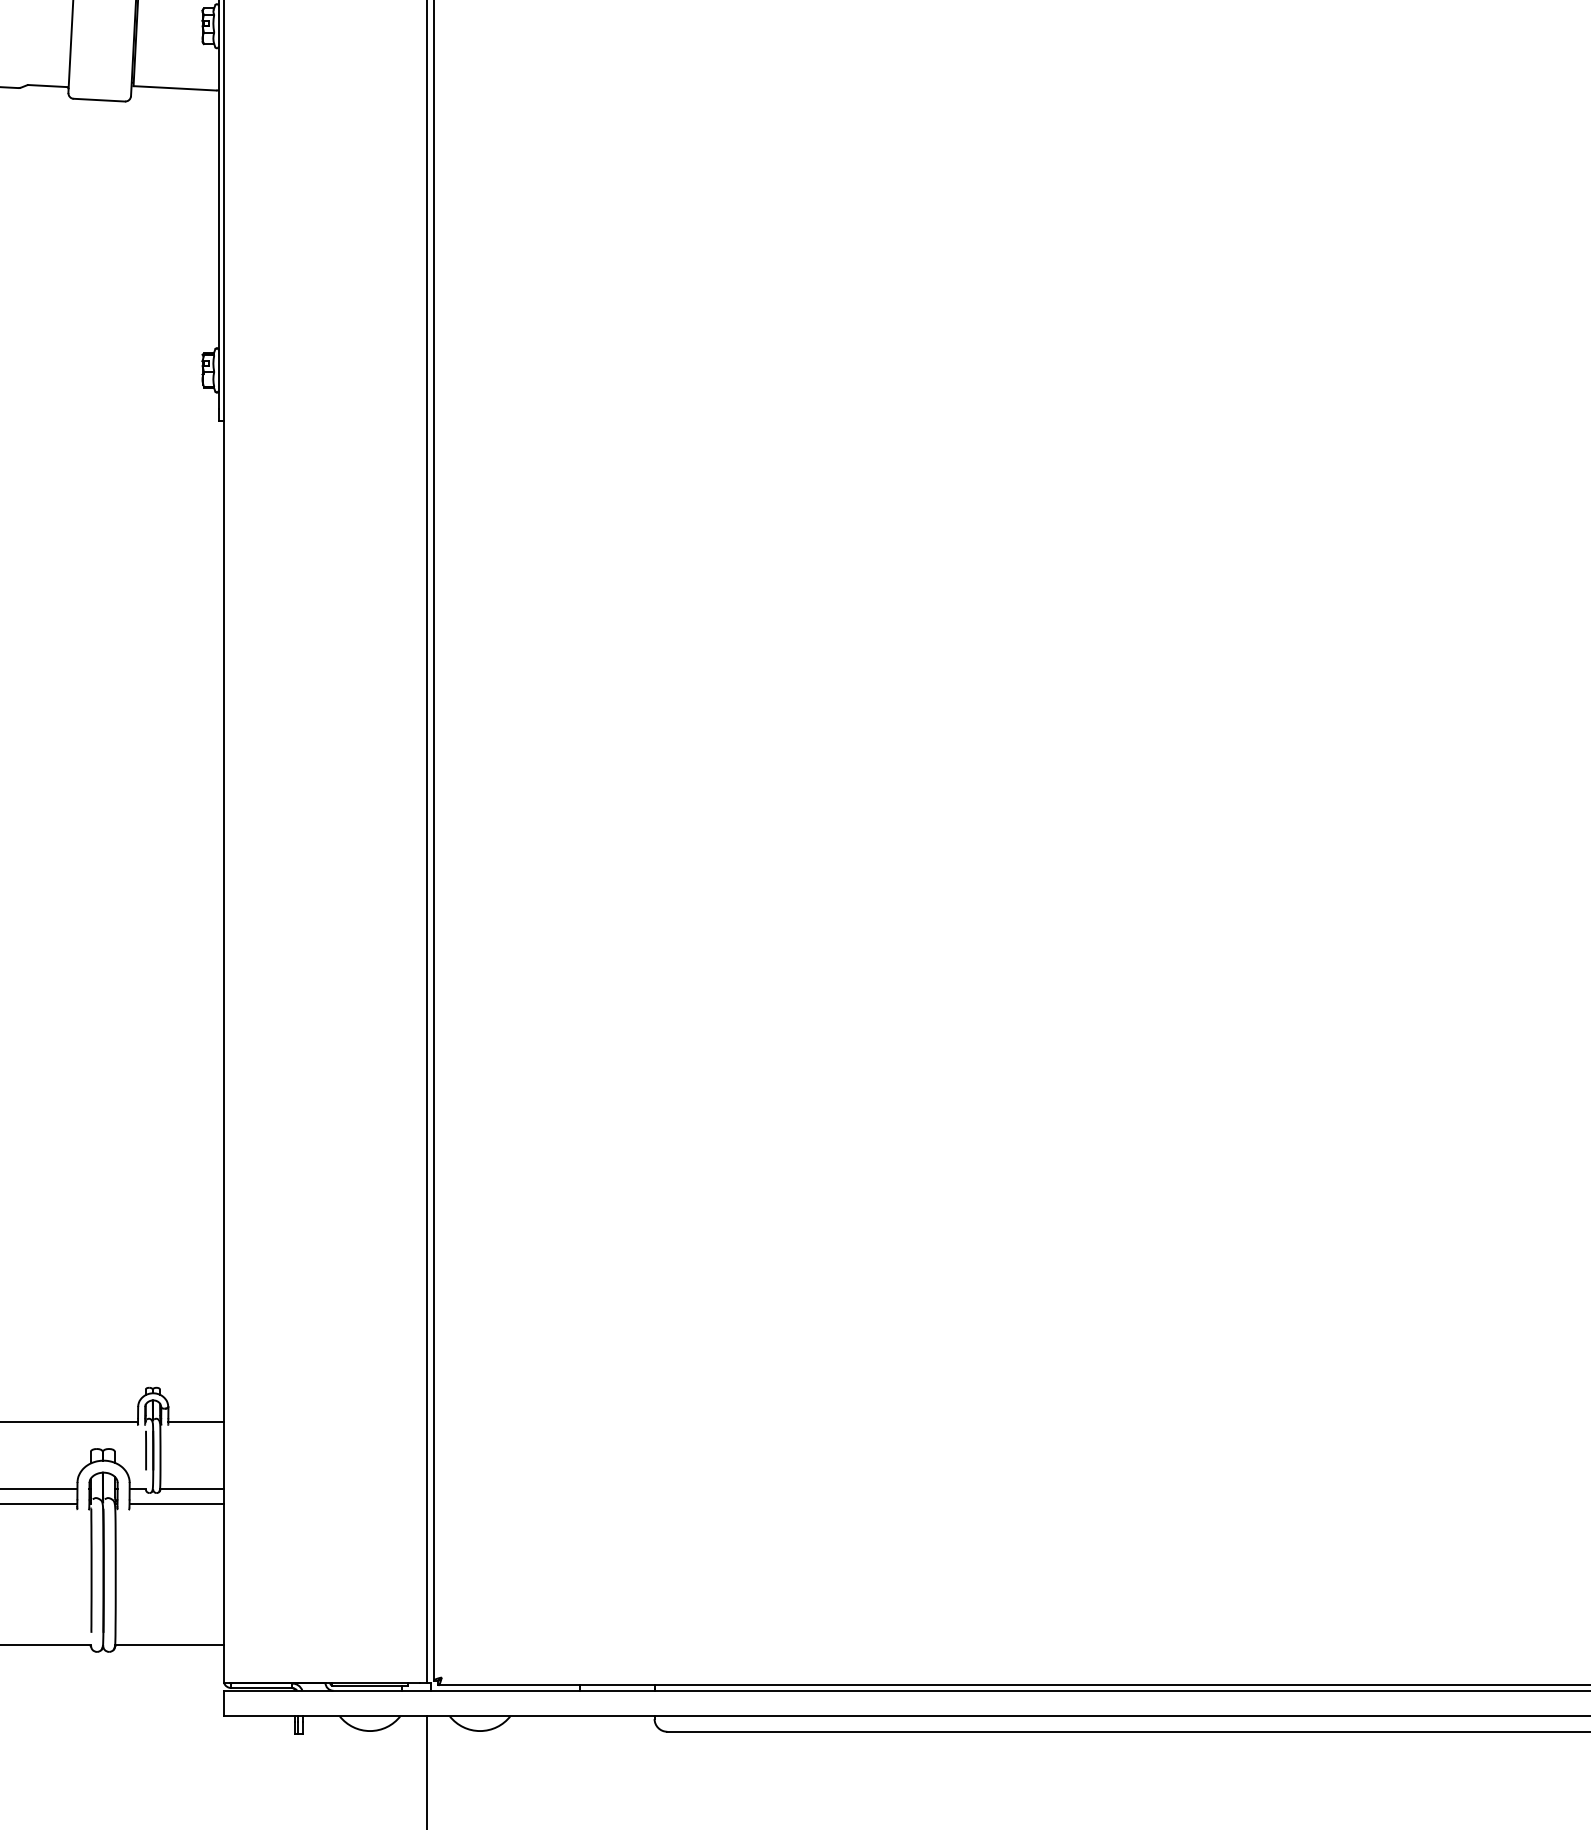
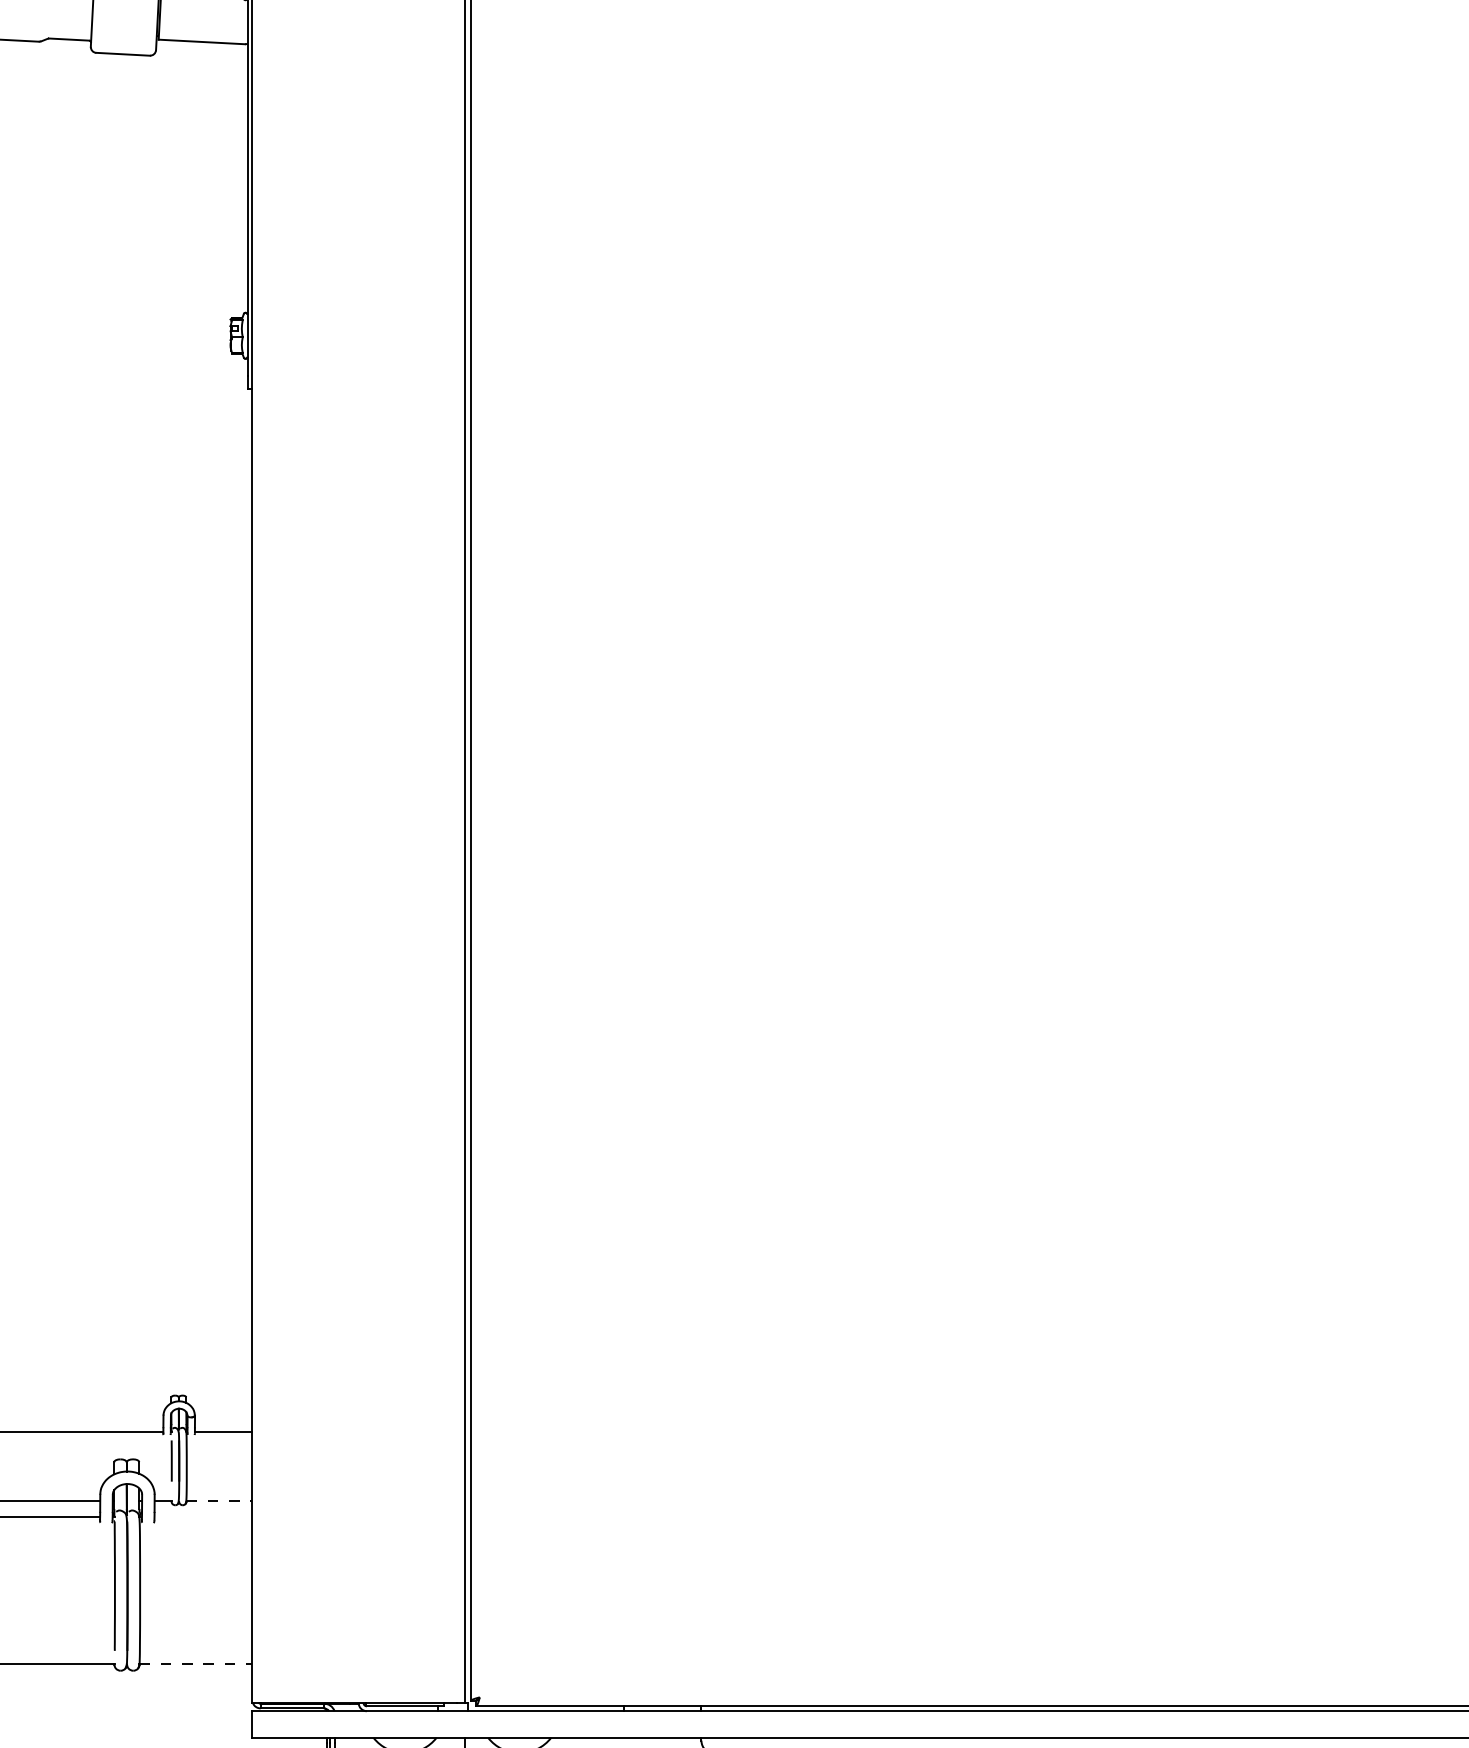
line: (191, 1489) -> (219, 1501), solid -> dashed
line: (176, 1504) -> (203, 1517), removed
line: (169, 1645) -> (196, 1664), solid -> dashed

